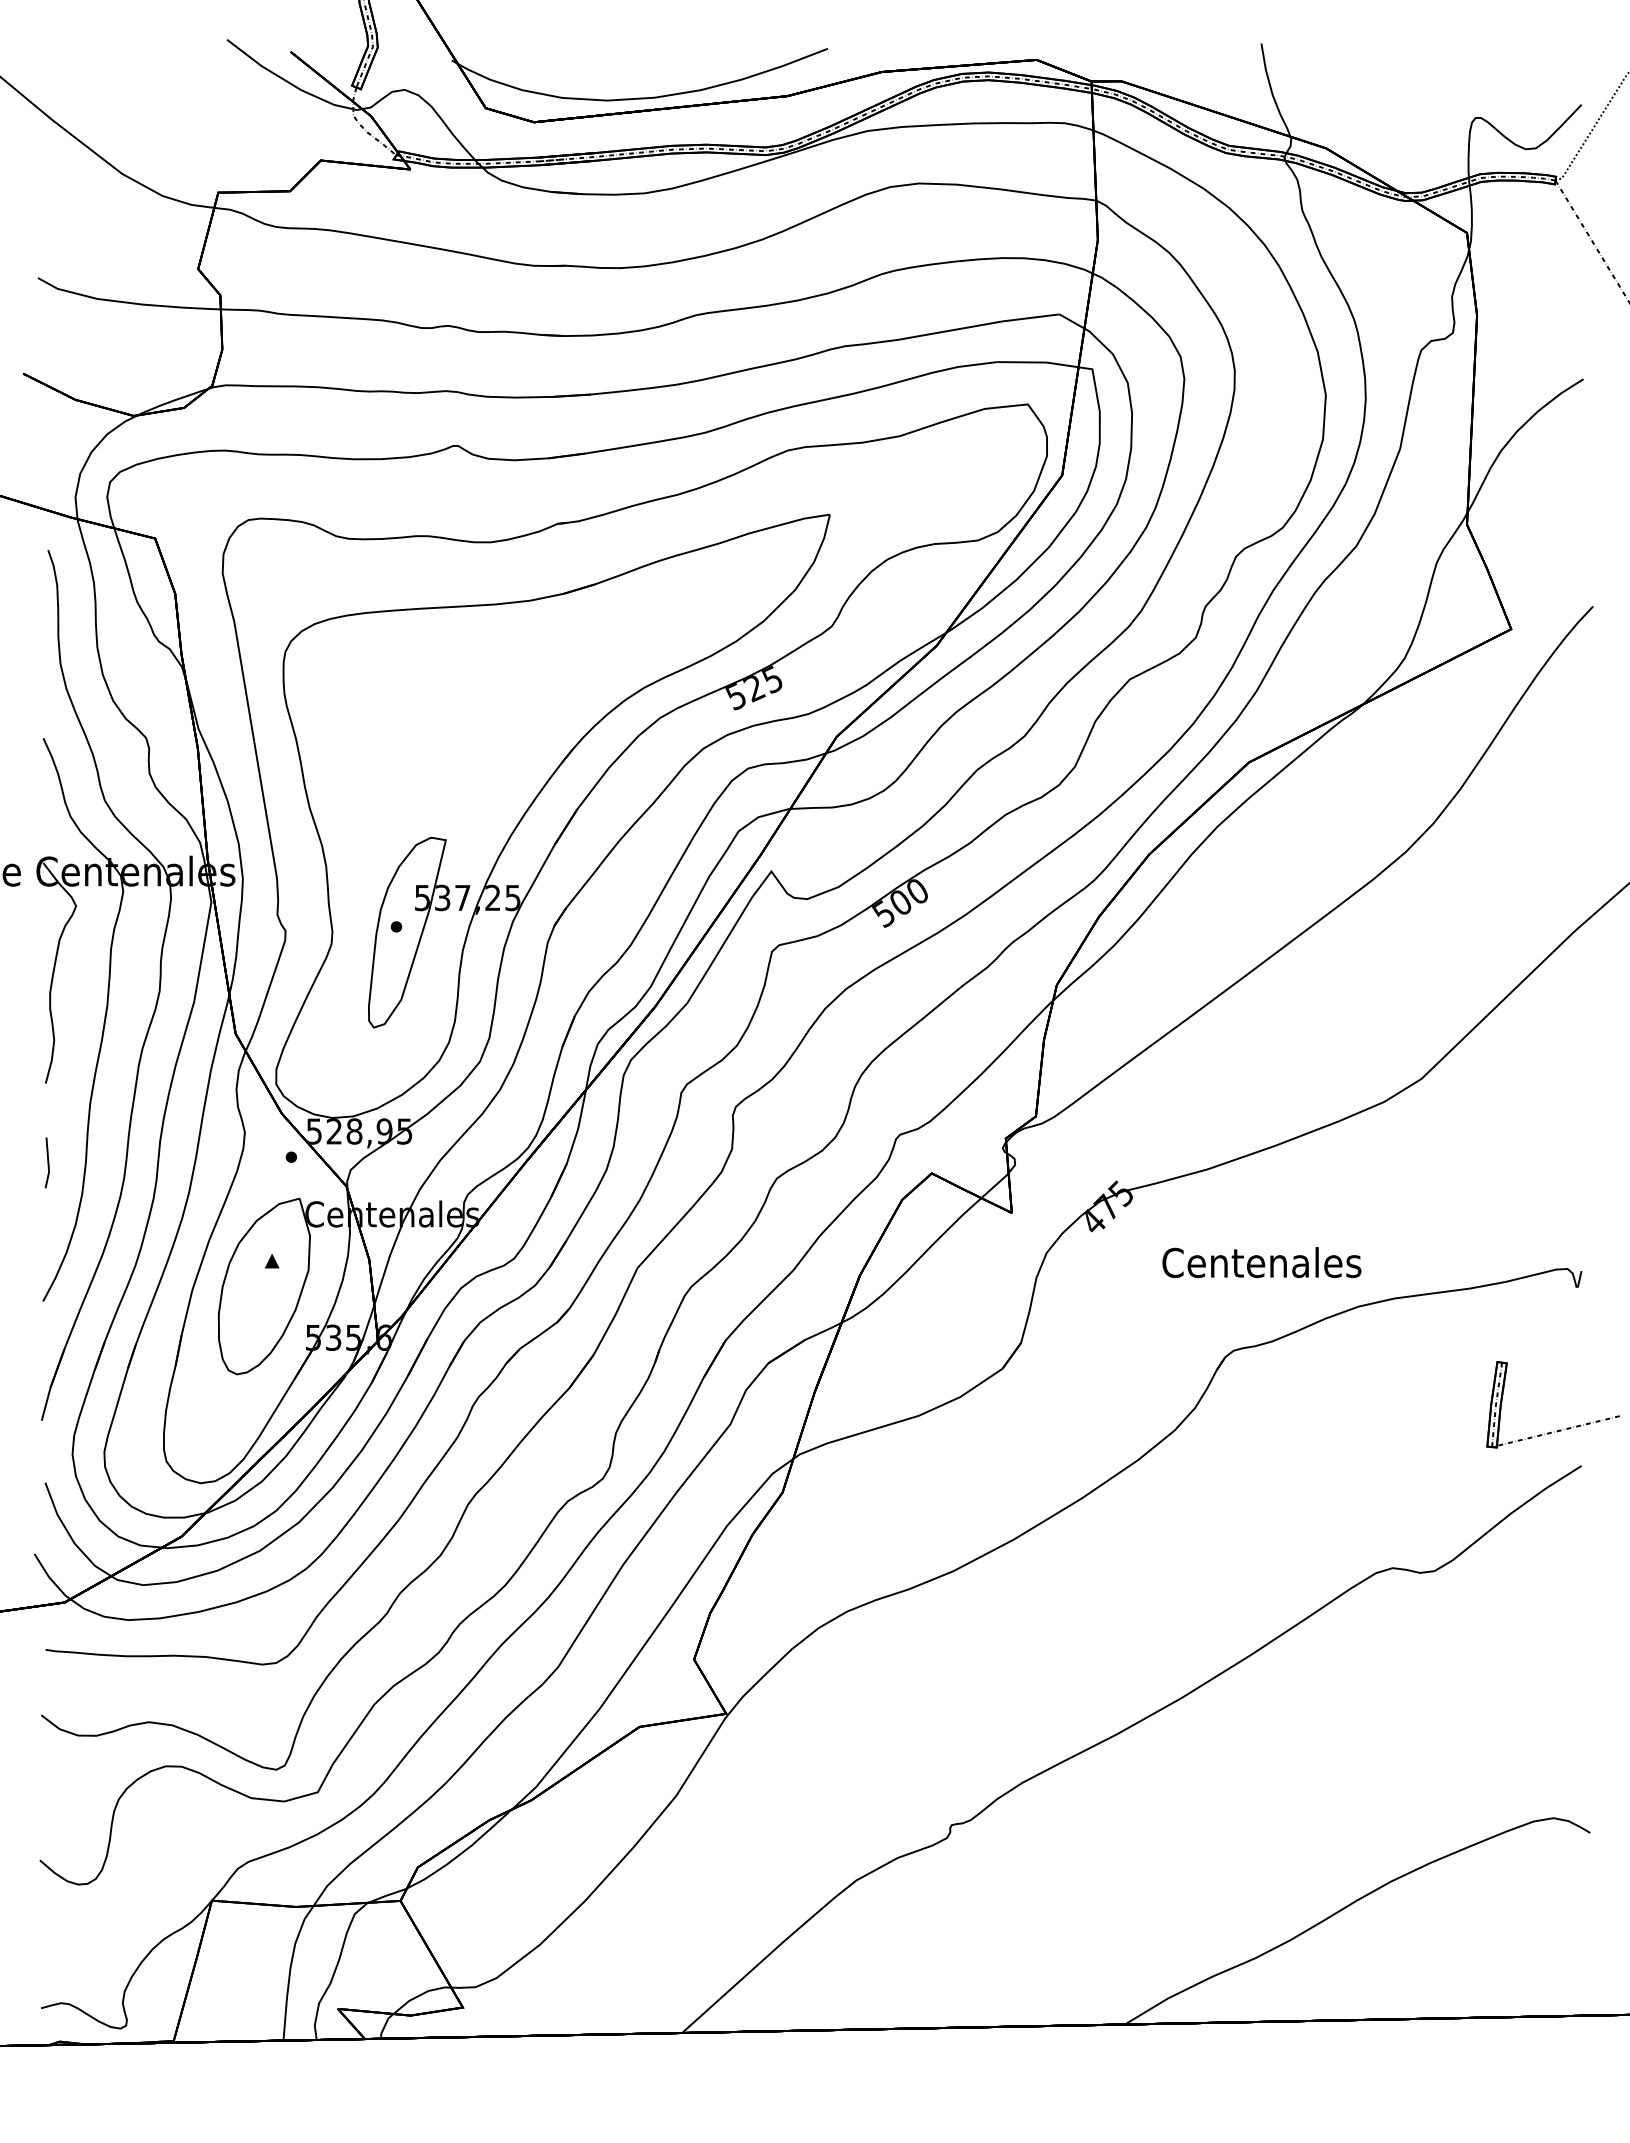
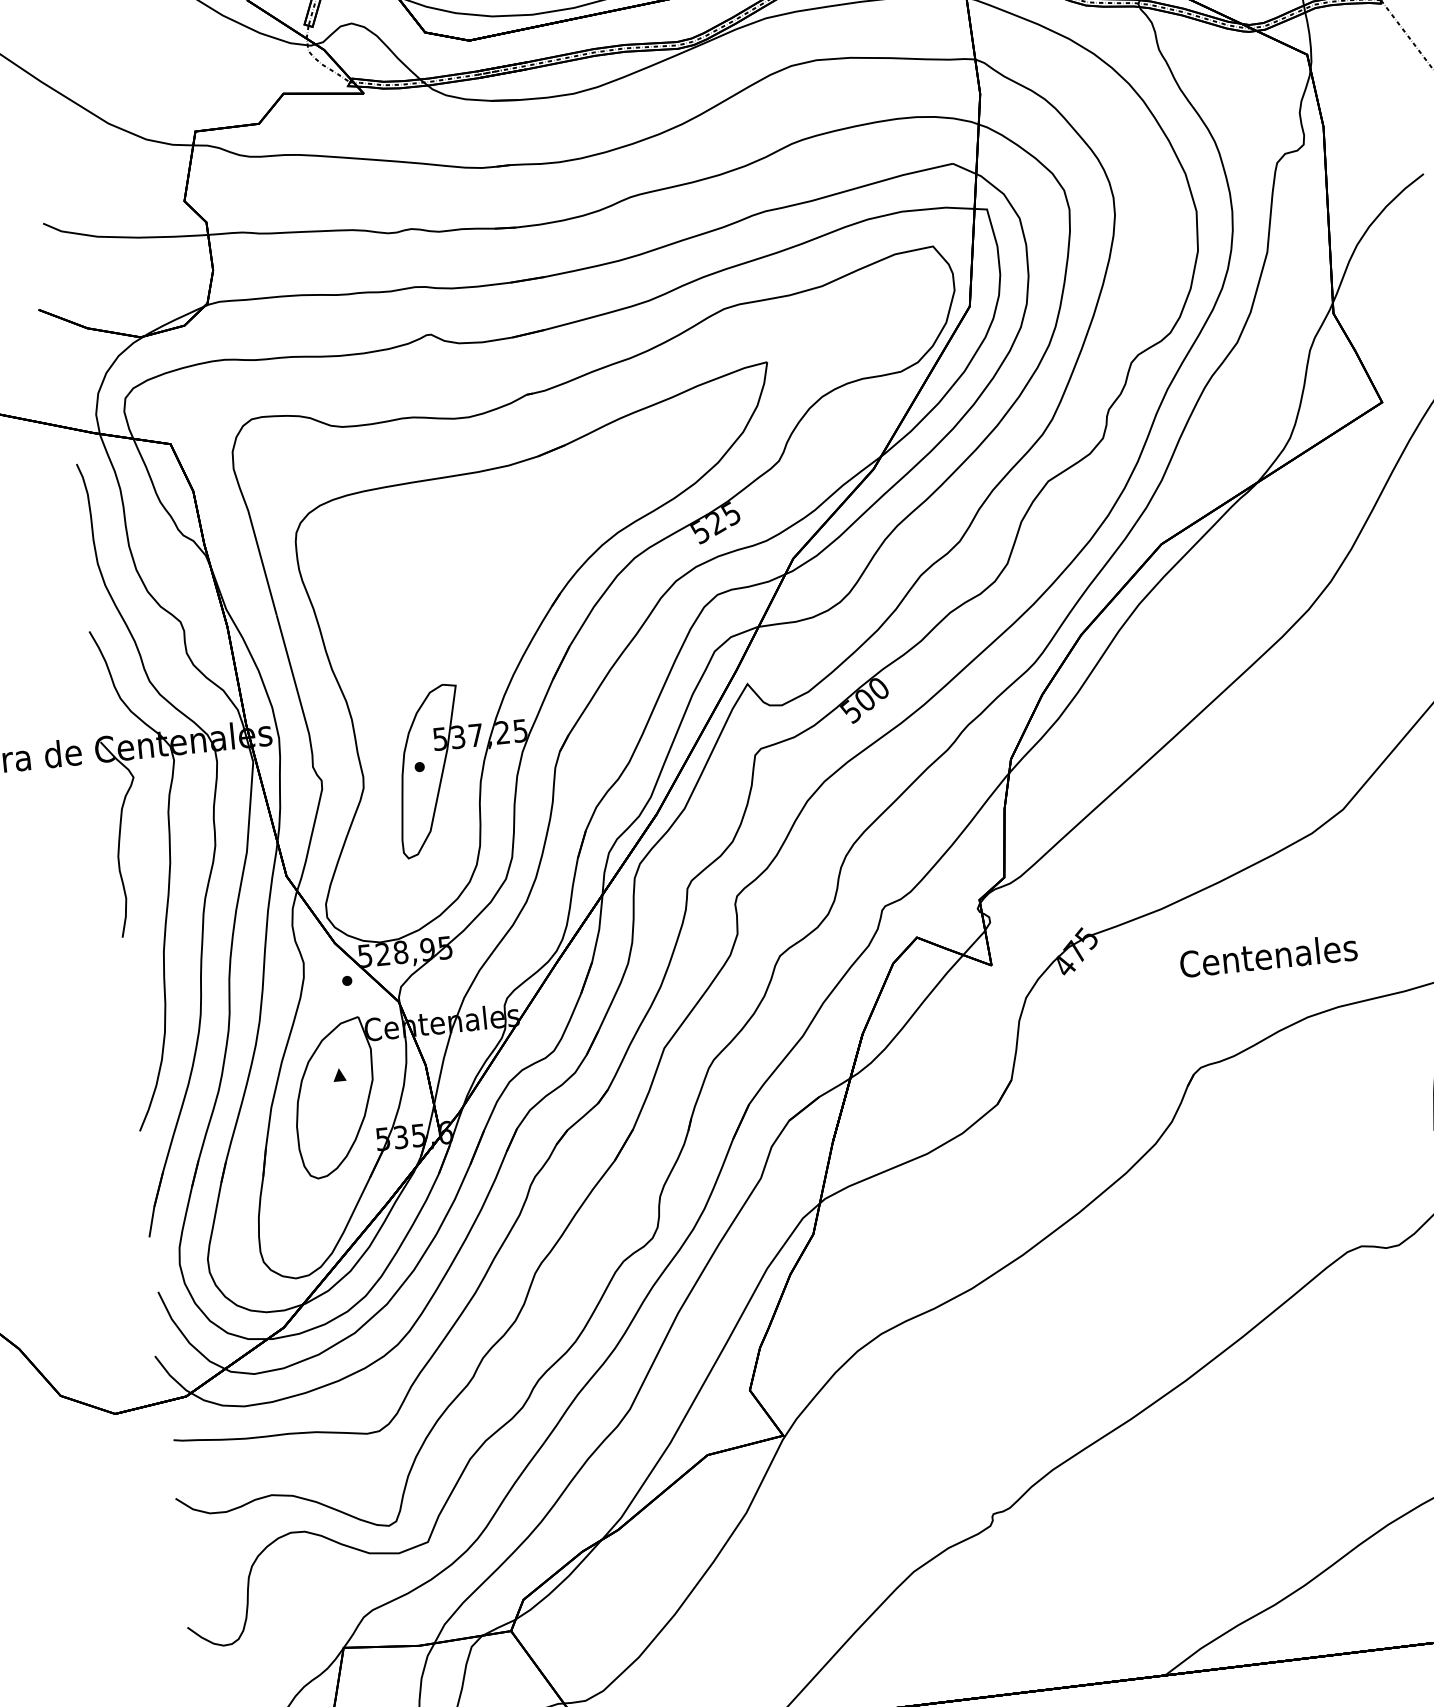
part: (46, 1162) -> (130, 1007), removed
text: (1261, 1262) -> (1268, 955), moved

